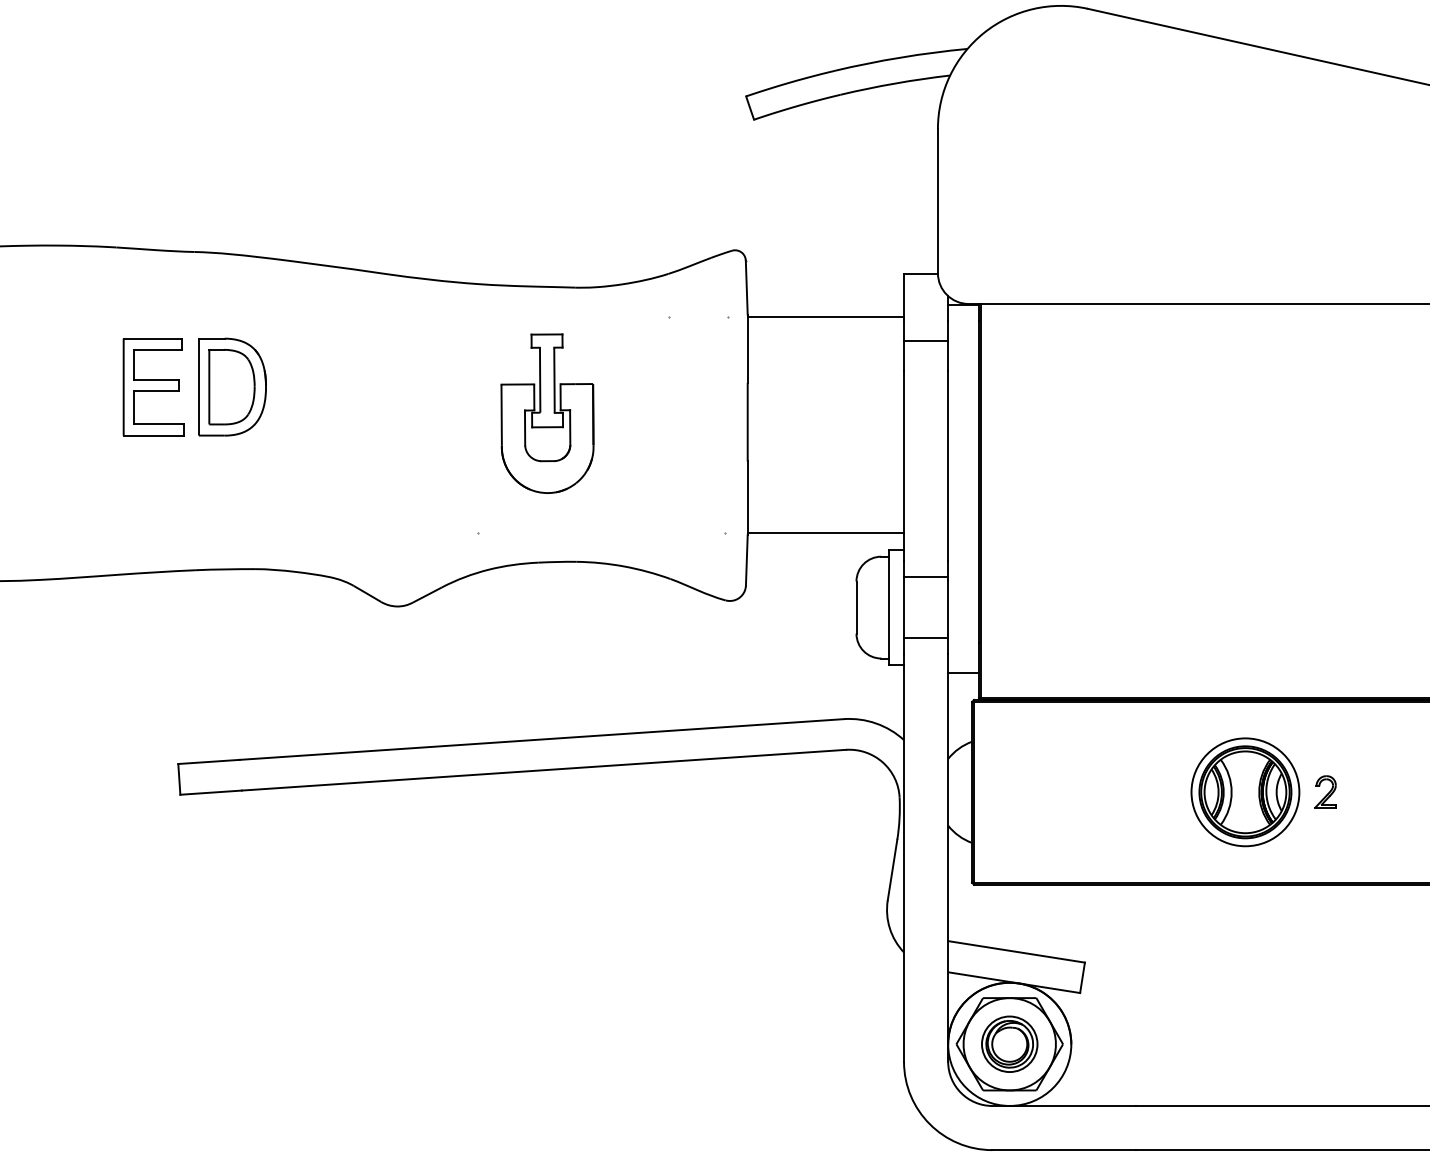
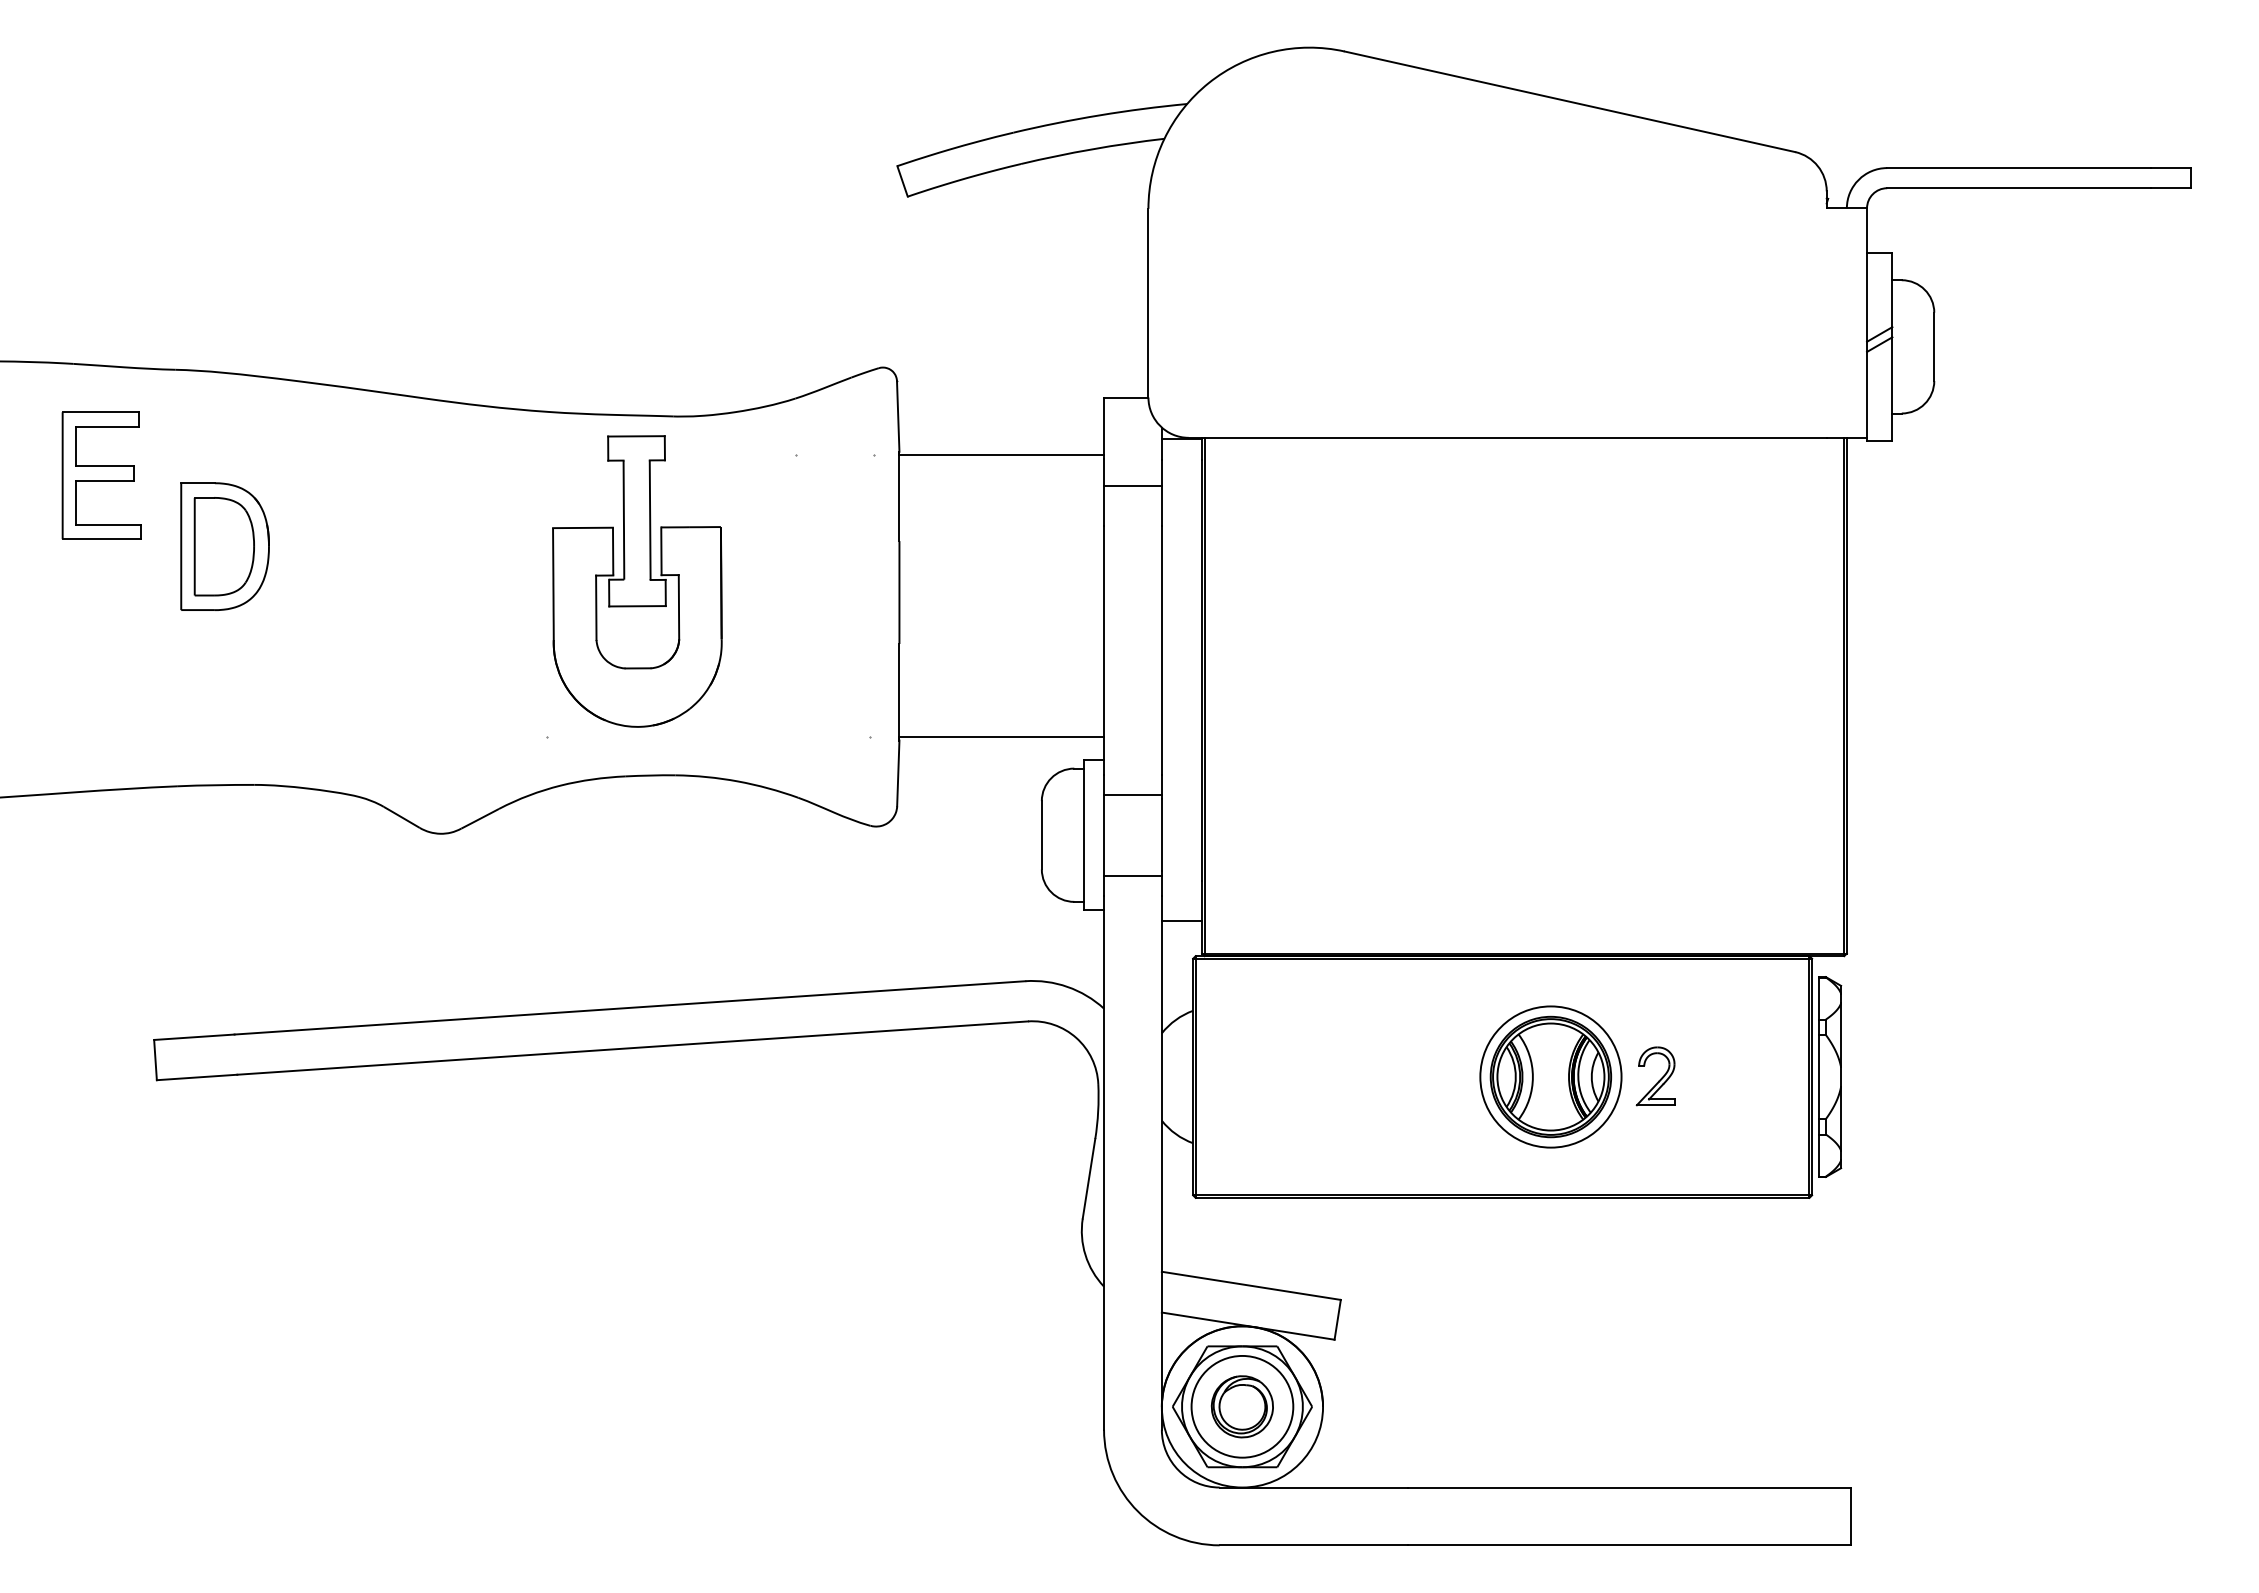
part: (153, 387) -> (101, 475), moved
part: (547, 413) -> (637, 581), size x1.4
part: (1325, 791) -> (1655, 1076), size x1.4
circle: (1009, 1044) -> (1242, 1406), size x1.4

